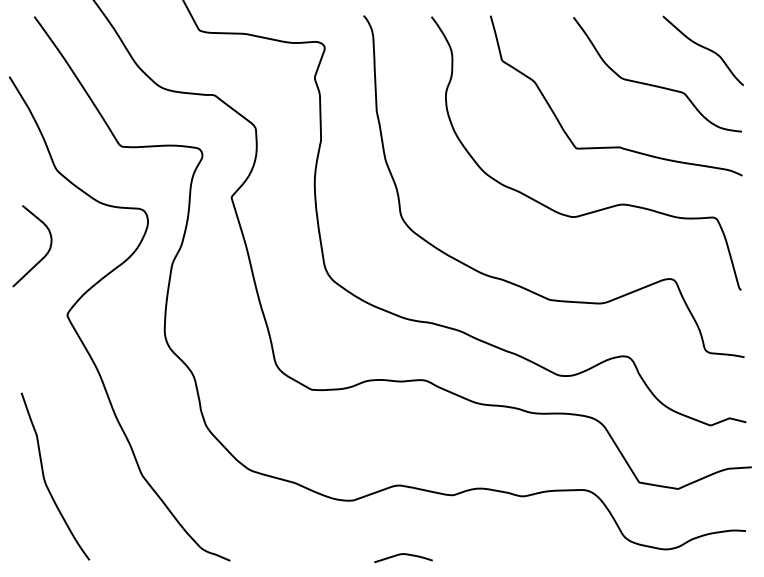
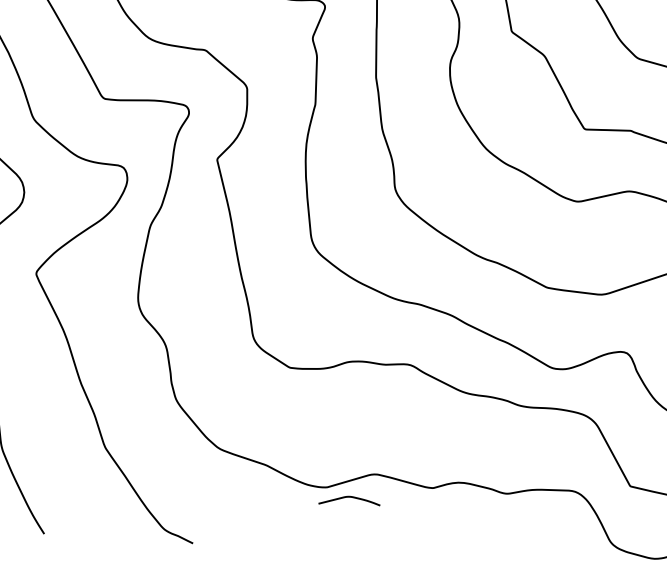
curve: (401, 555) -> (347, 498), moved

